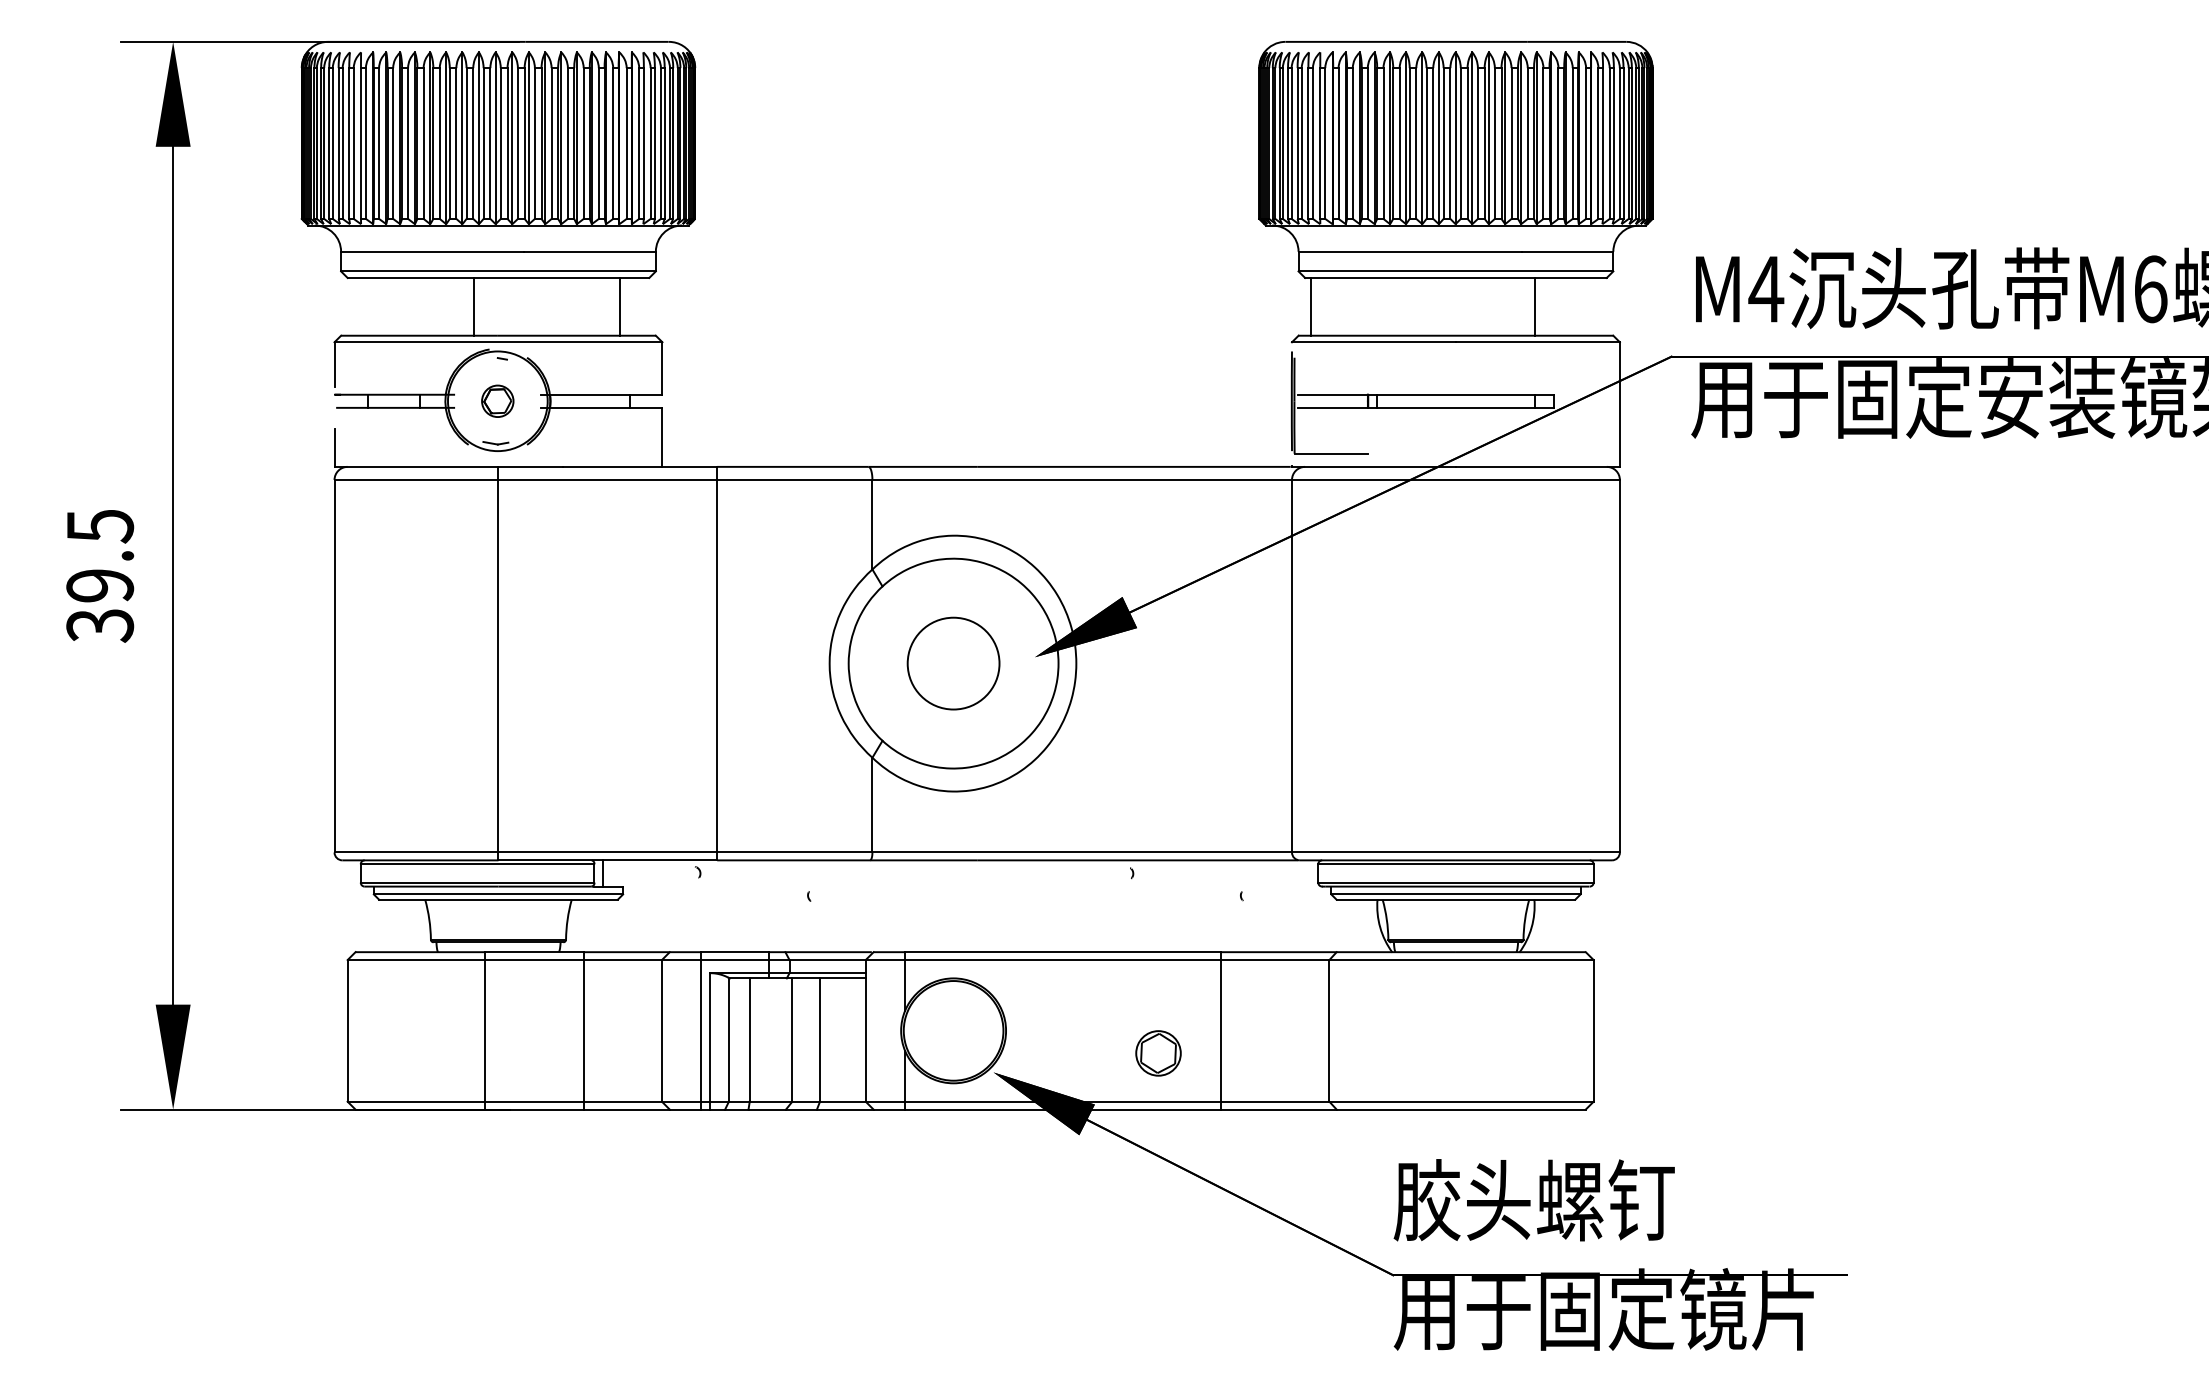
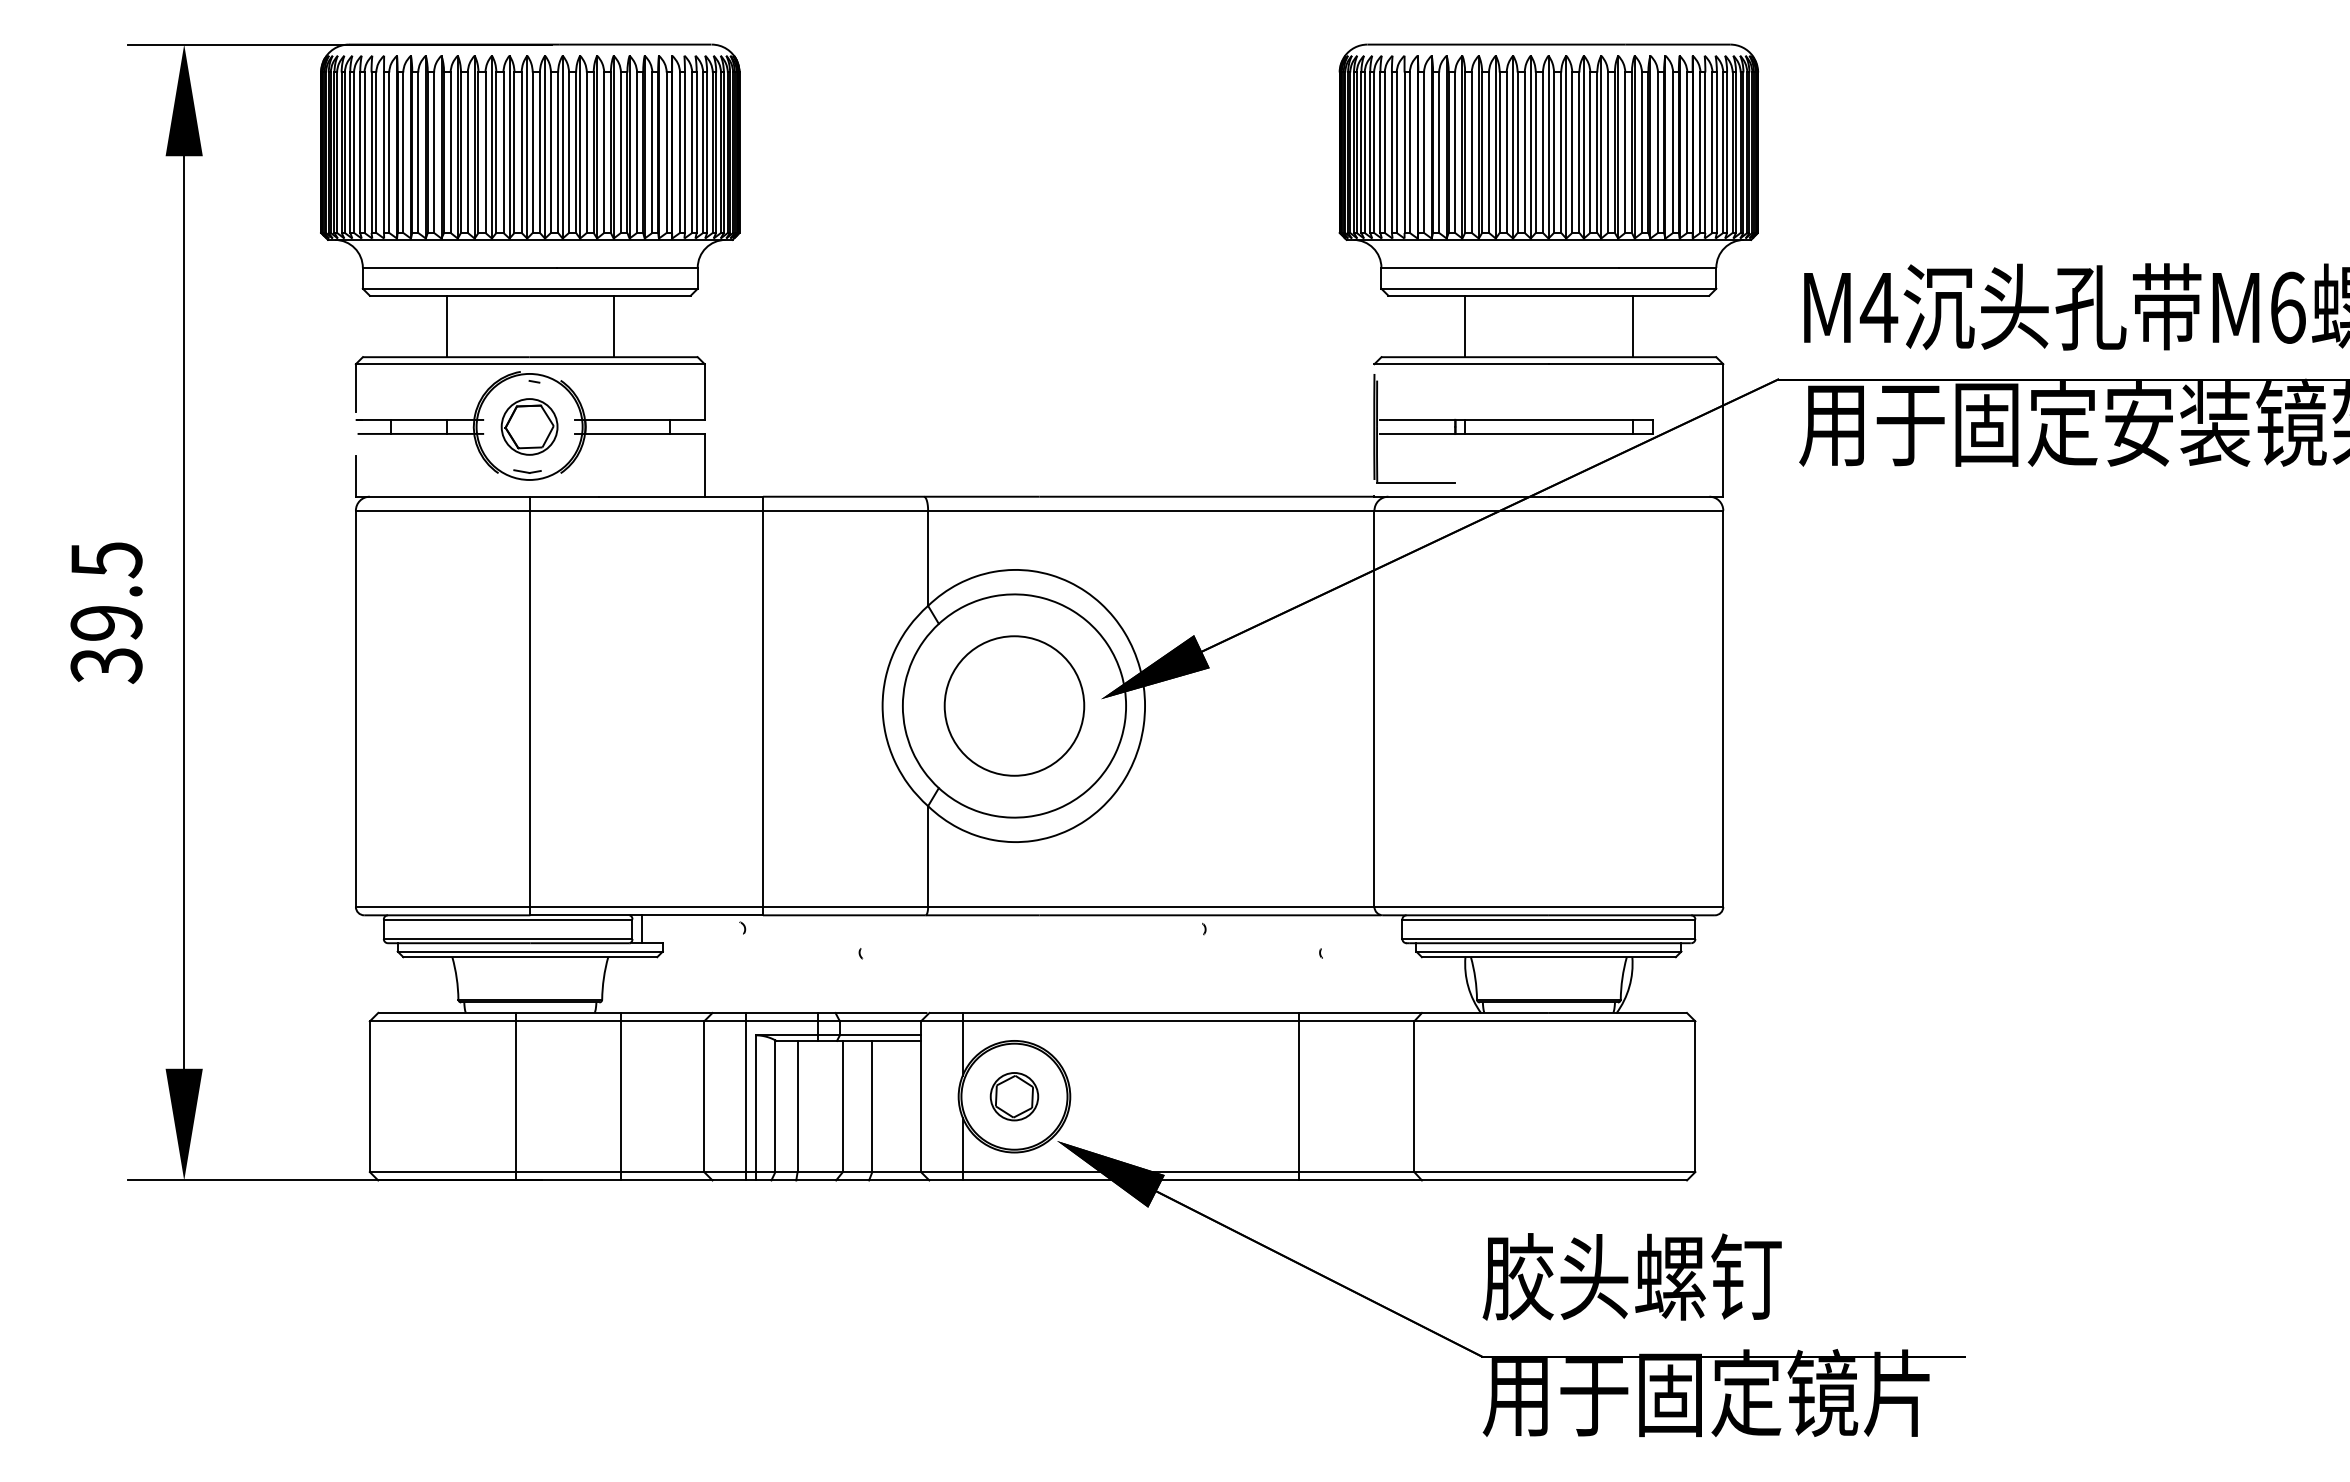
line: (474, 306) -> (446, 326), moved
line: (620, 306) -> (614, 326), moved
line: (1311, 306) -> (1465, 326), moved
part: (497, 400) -> (529, 426), size x1.67
circle: (953, 663) -> (1014, 705), size x1.43
part: (1158, 1053) -> (1014, 1096), moved

